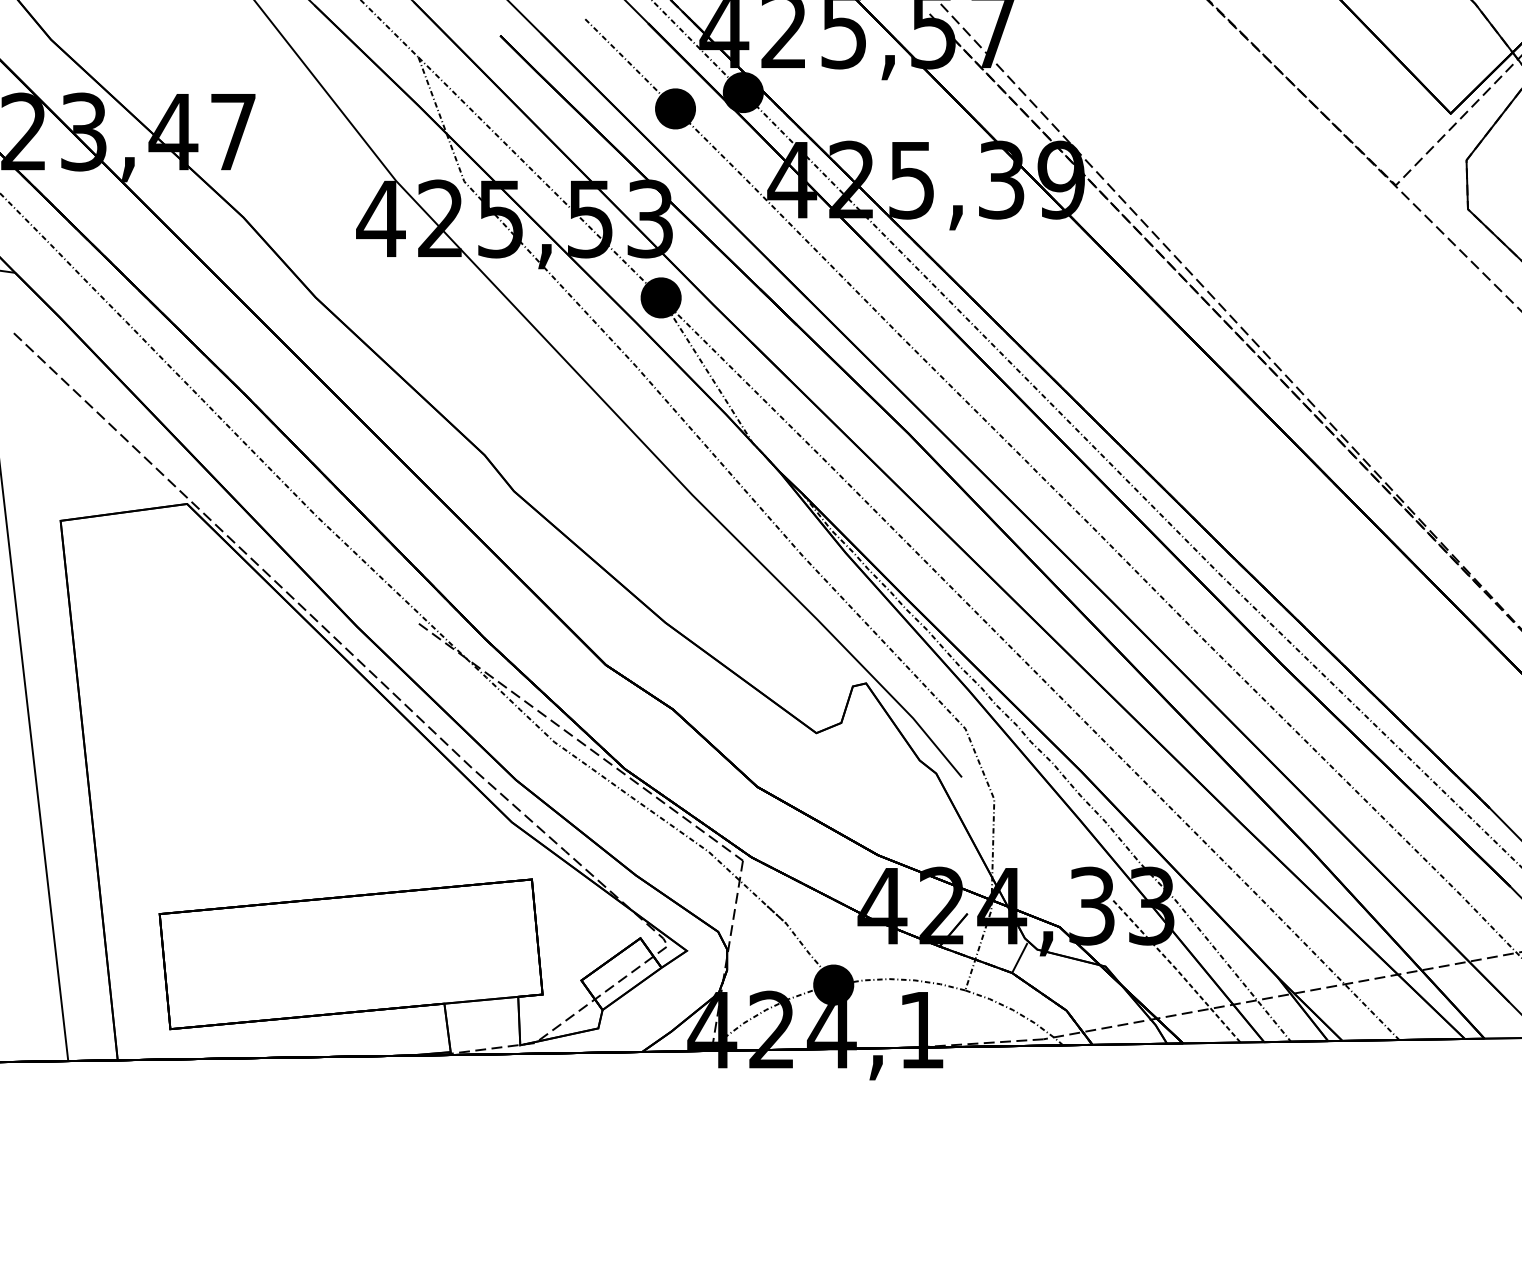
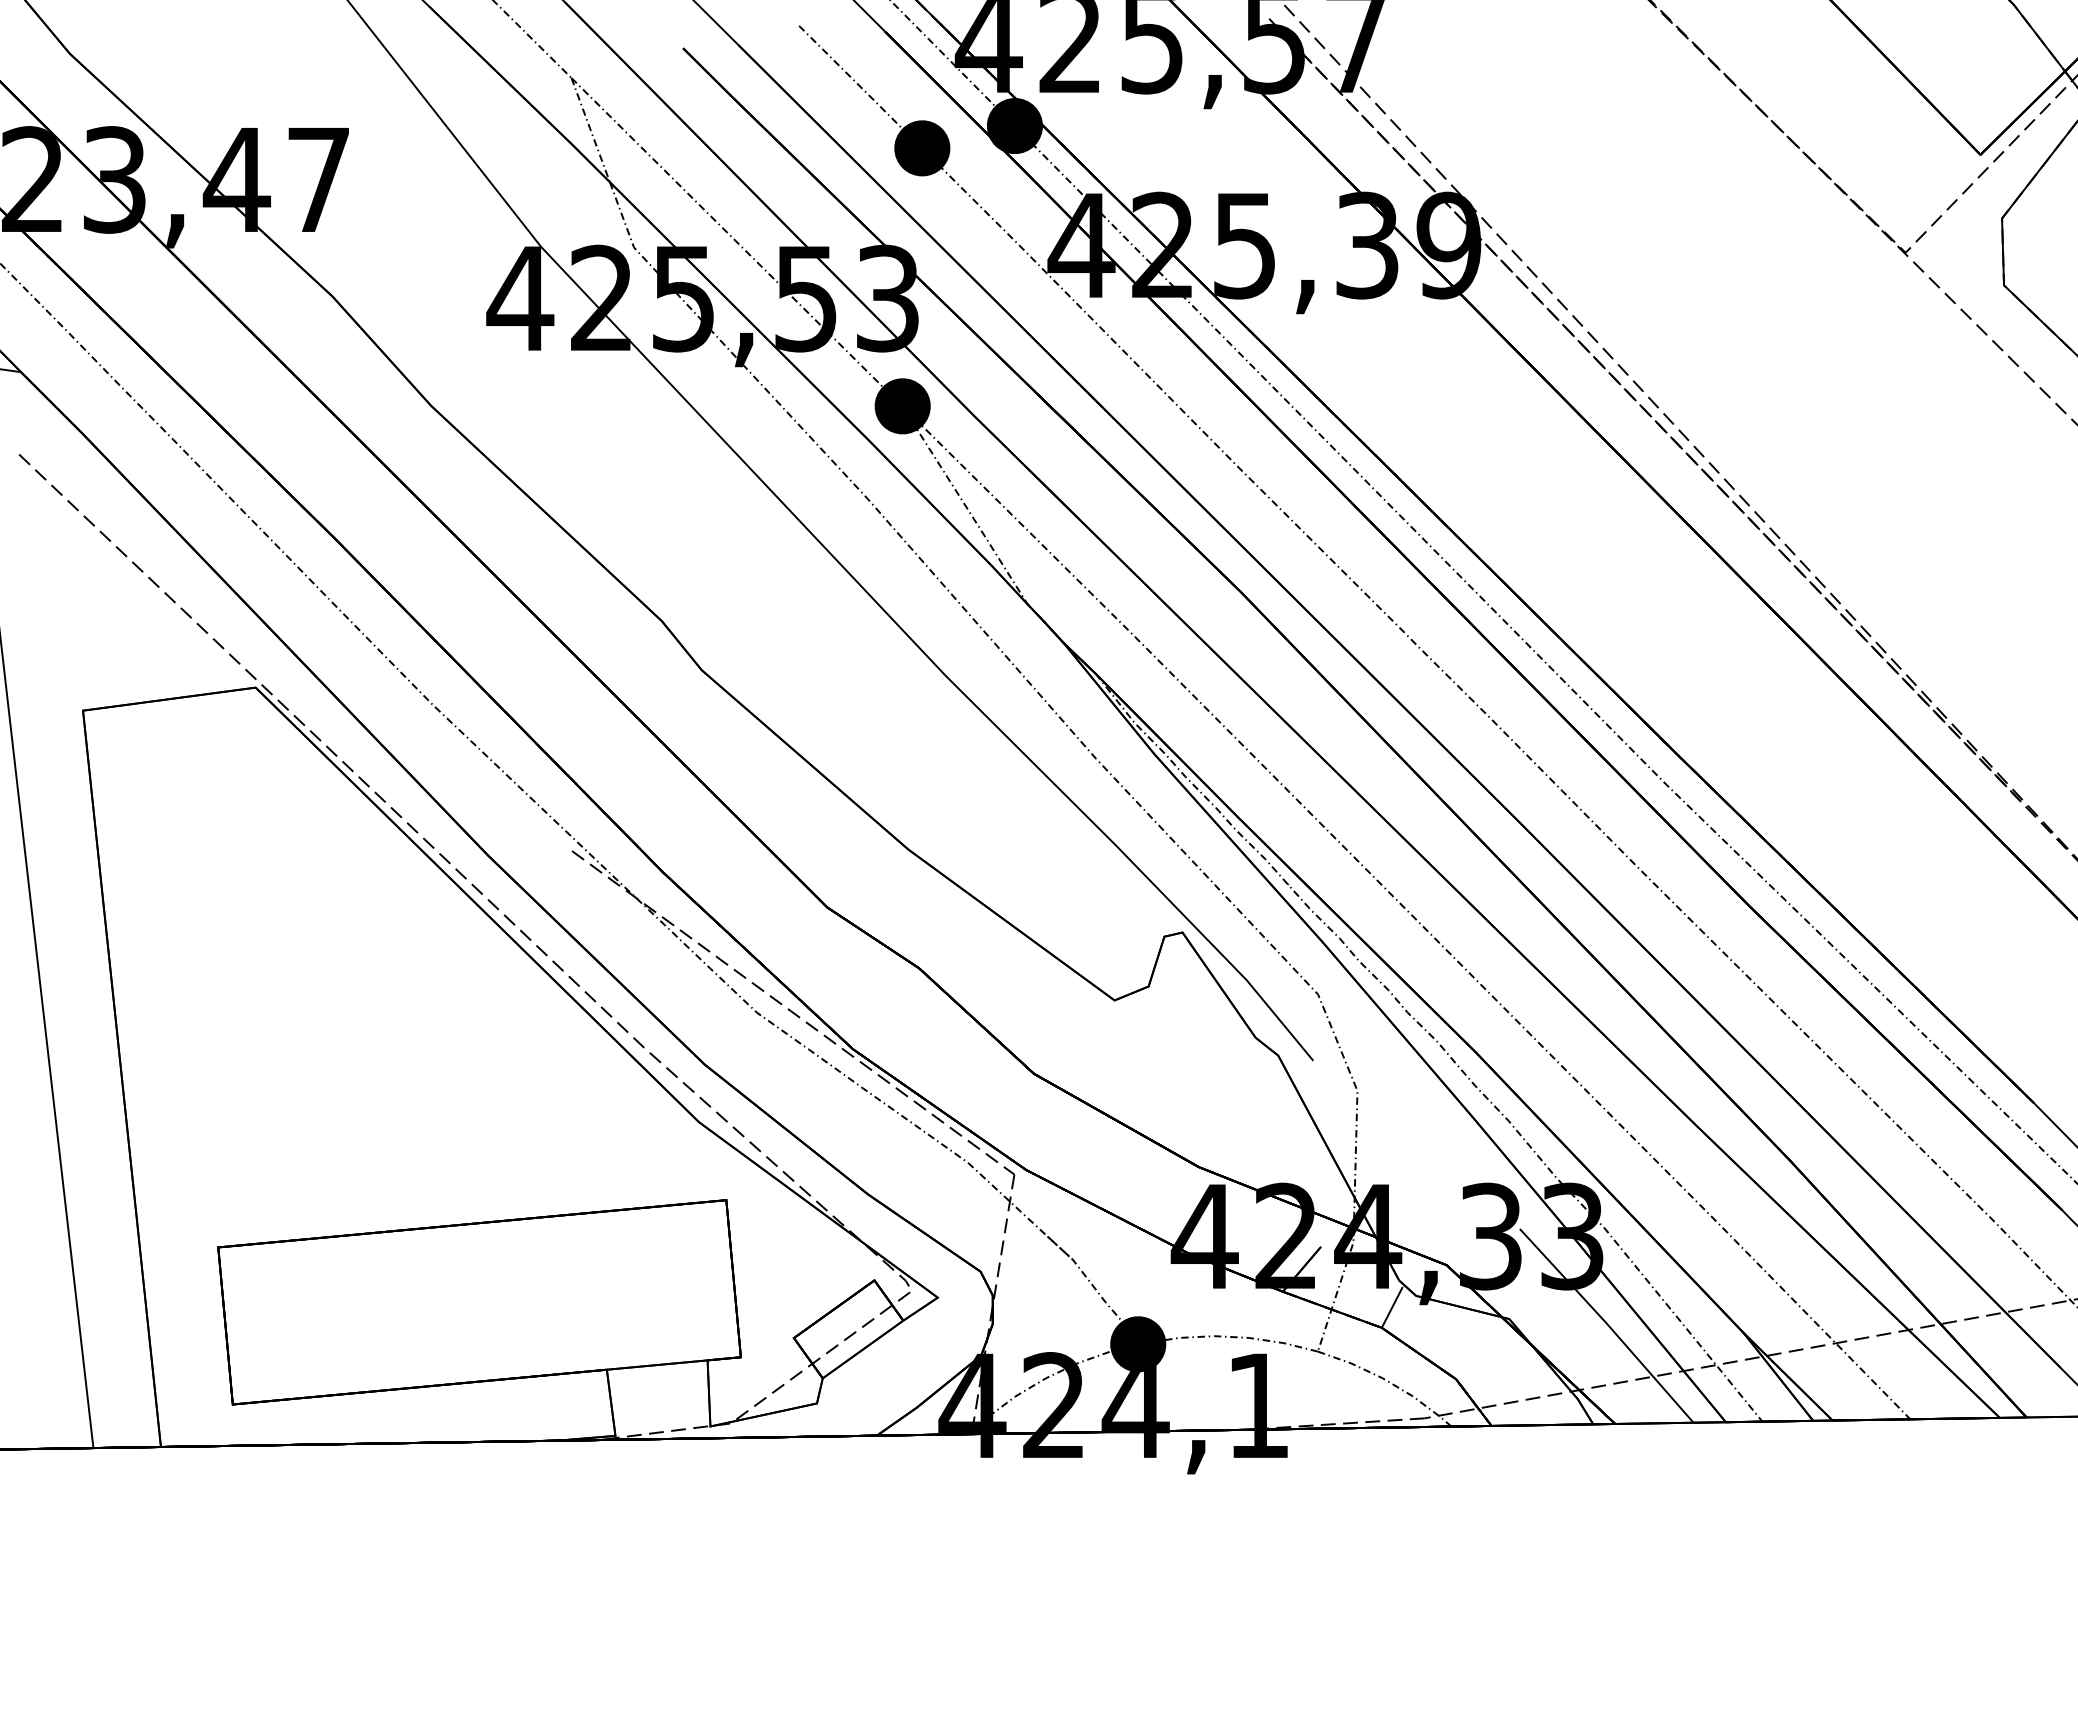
line: (1177, 970) -> (1607, 1324), dashed -> solid

